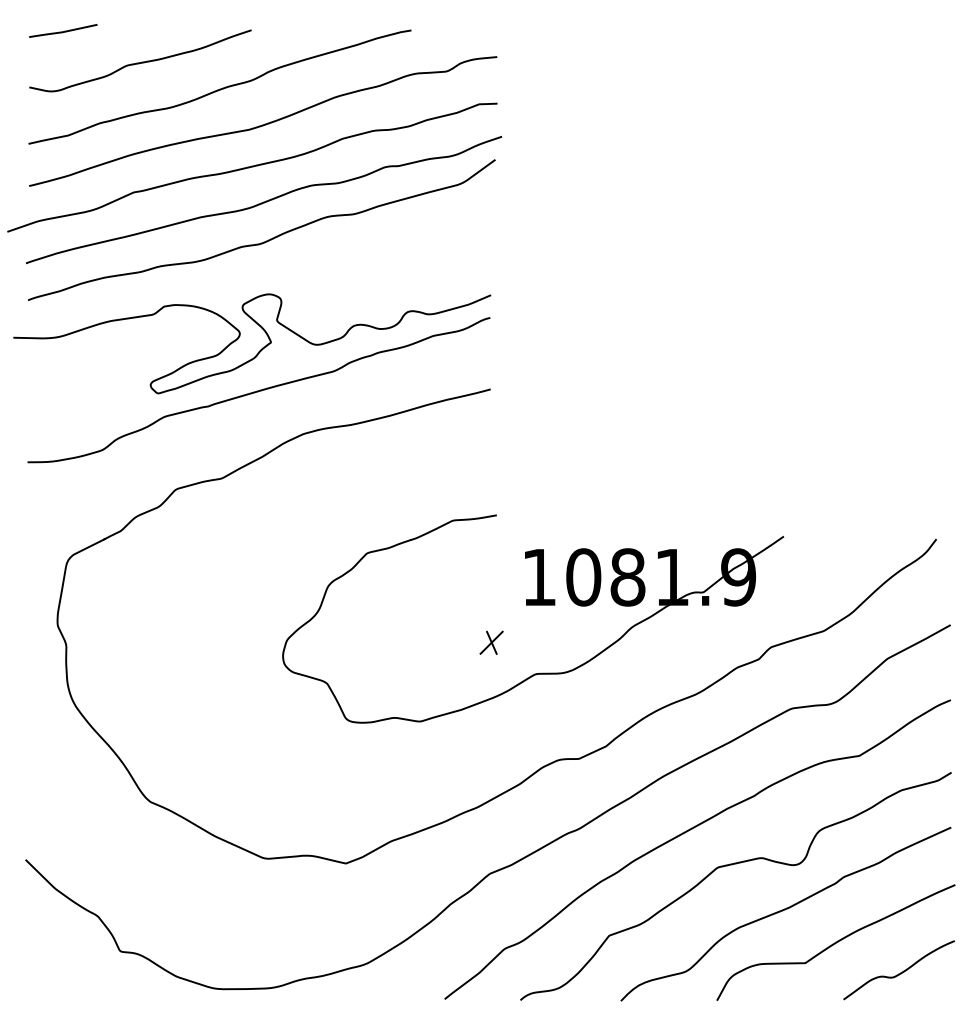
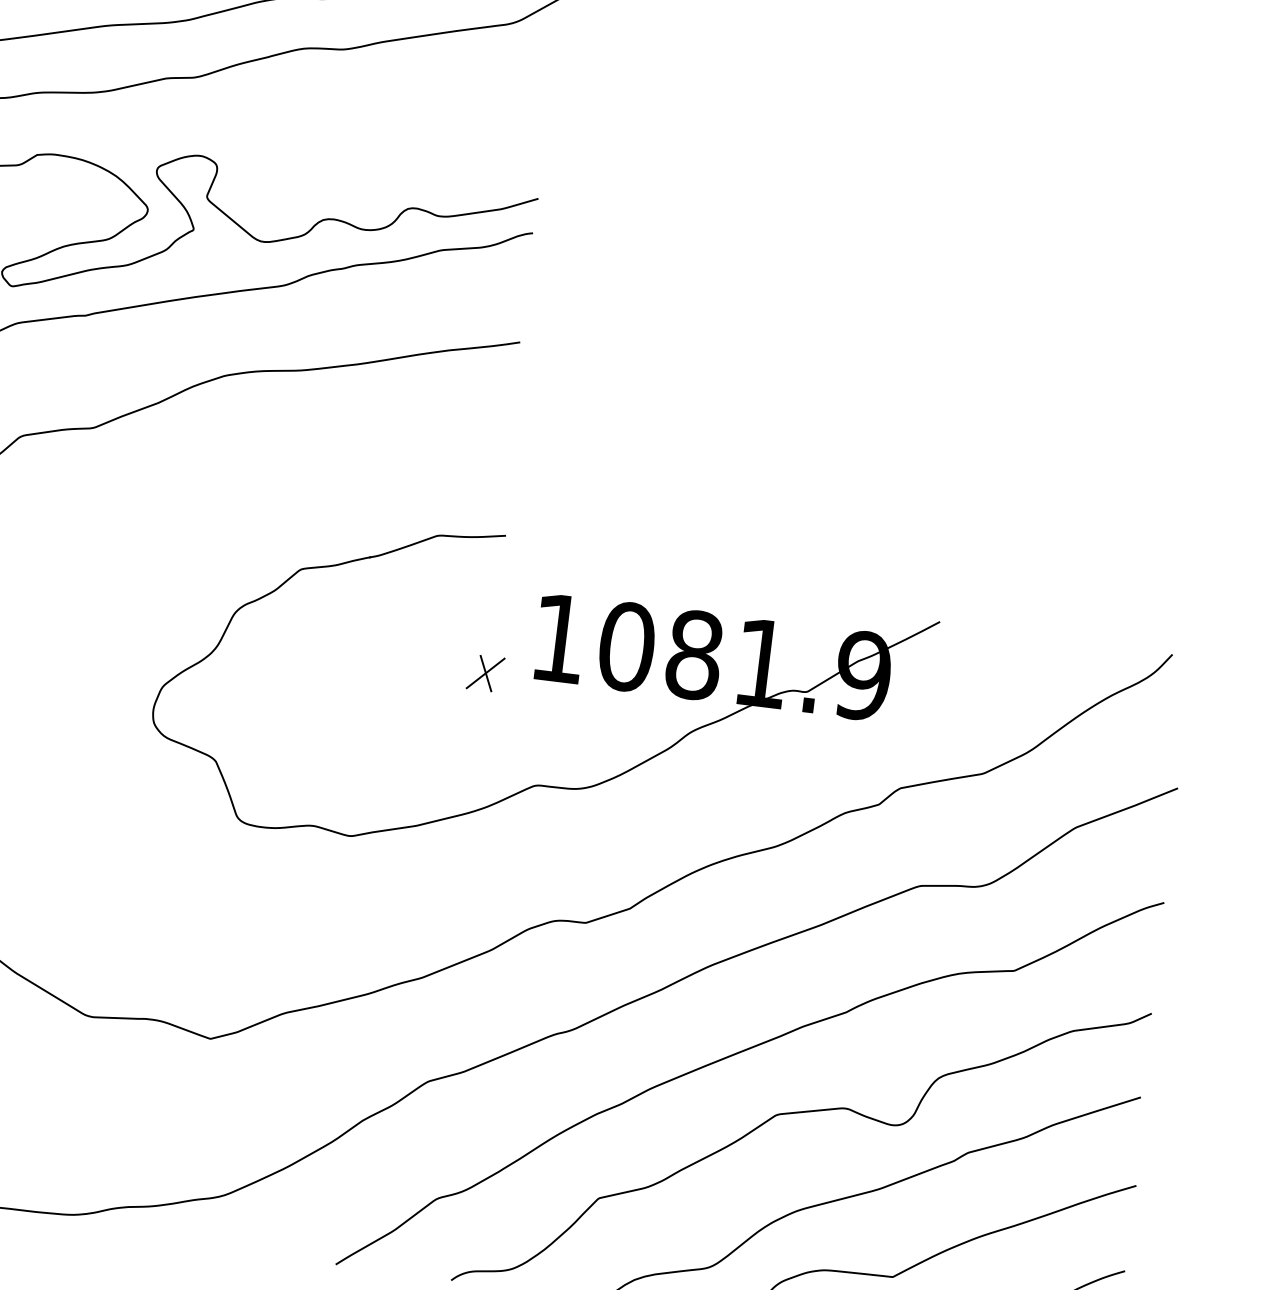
part: (491, 642) -> (485, 672), moved

